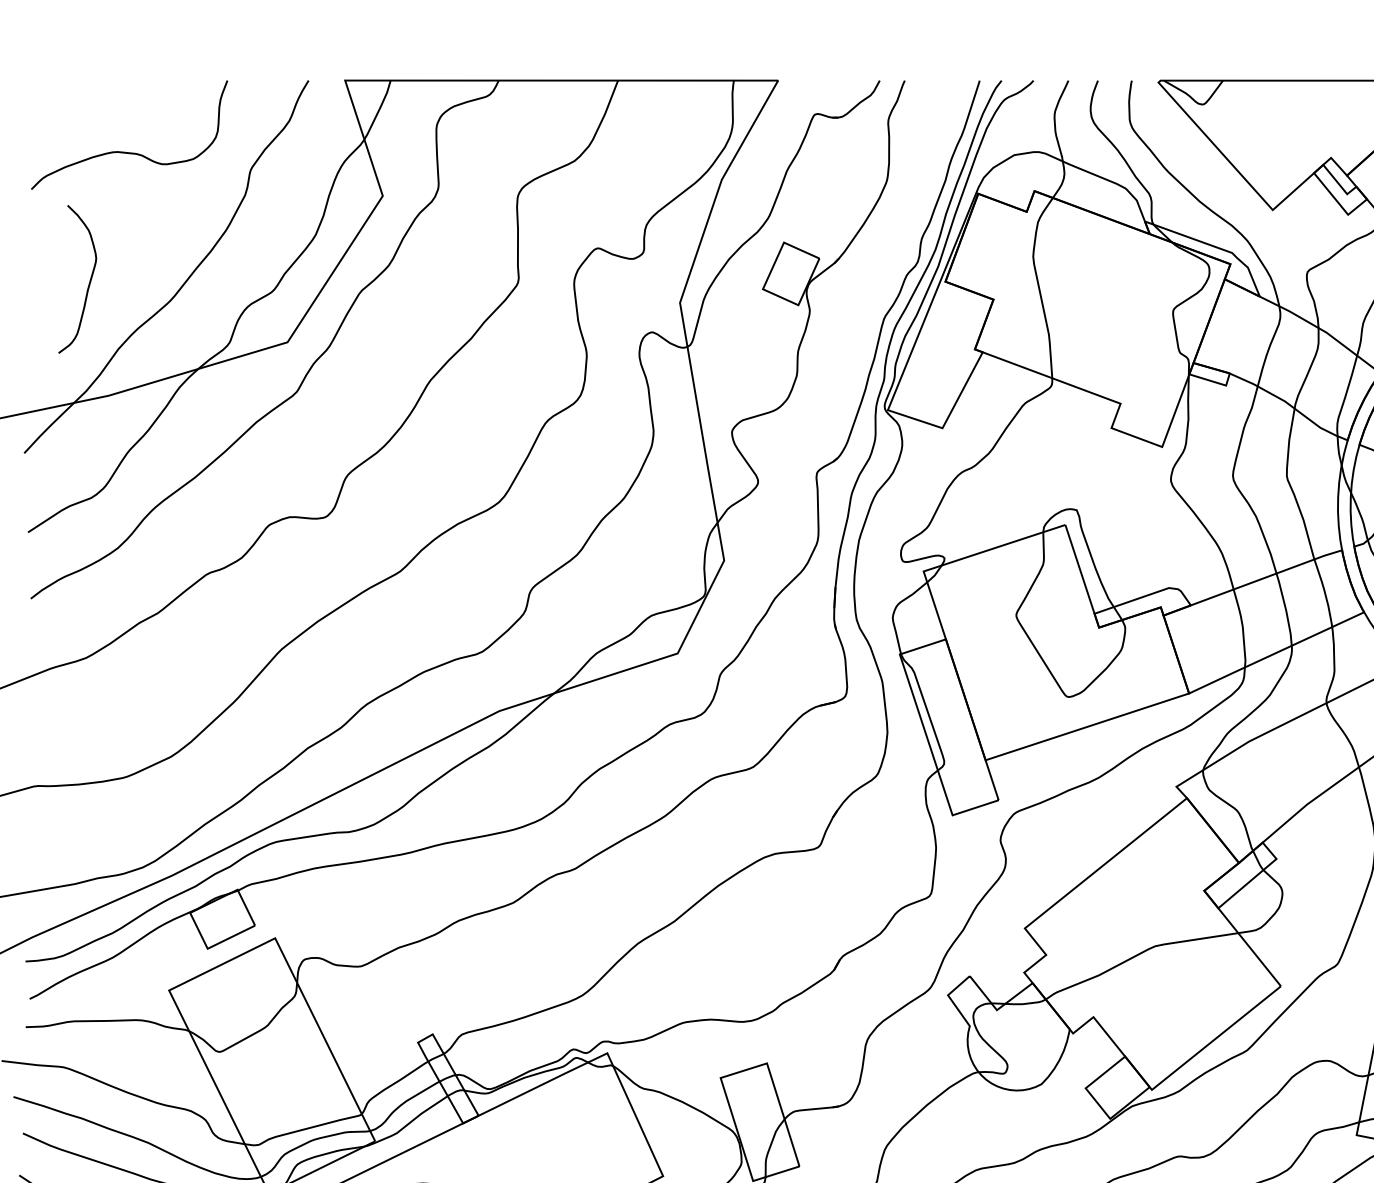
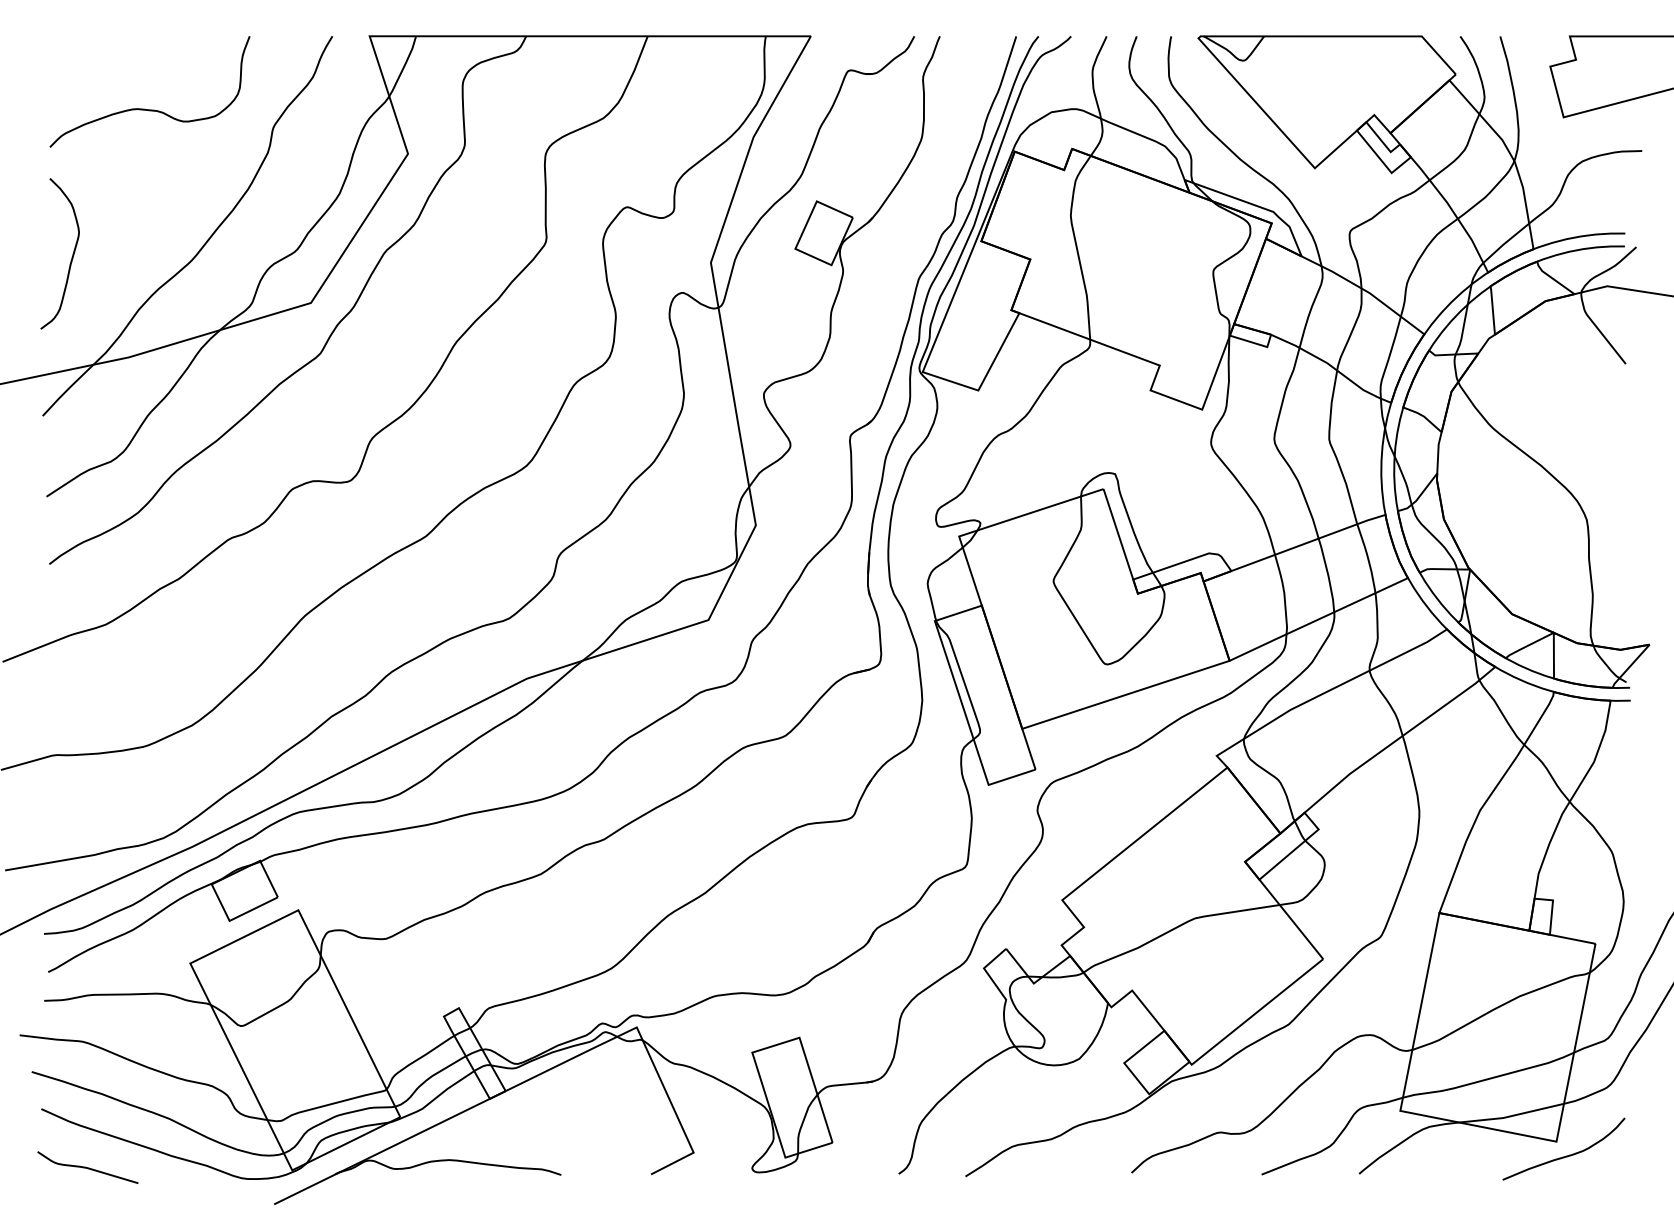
curve: (88, 282) -> (71, 257), moved

